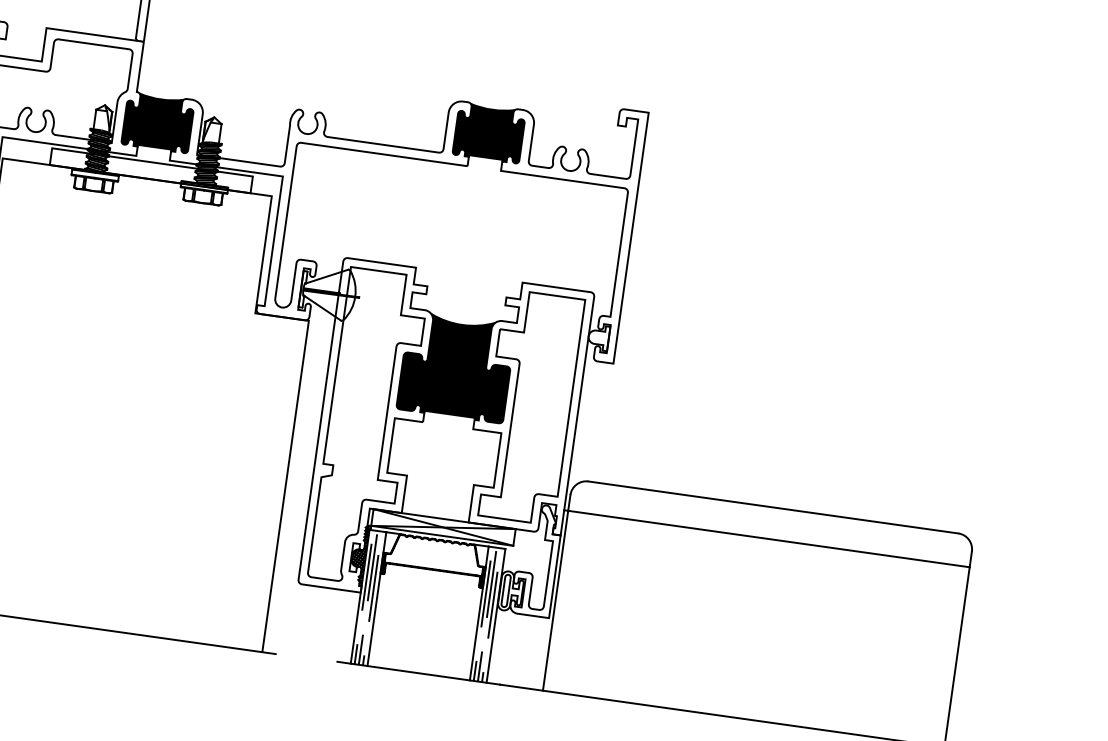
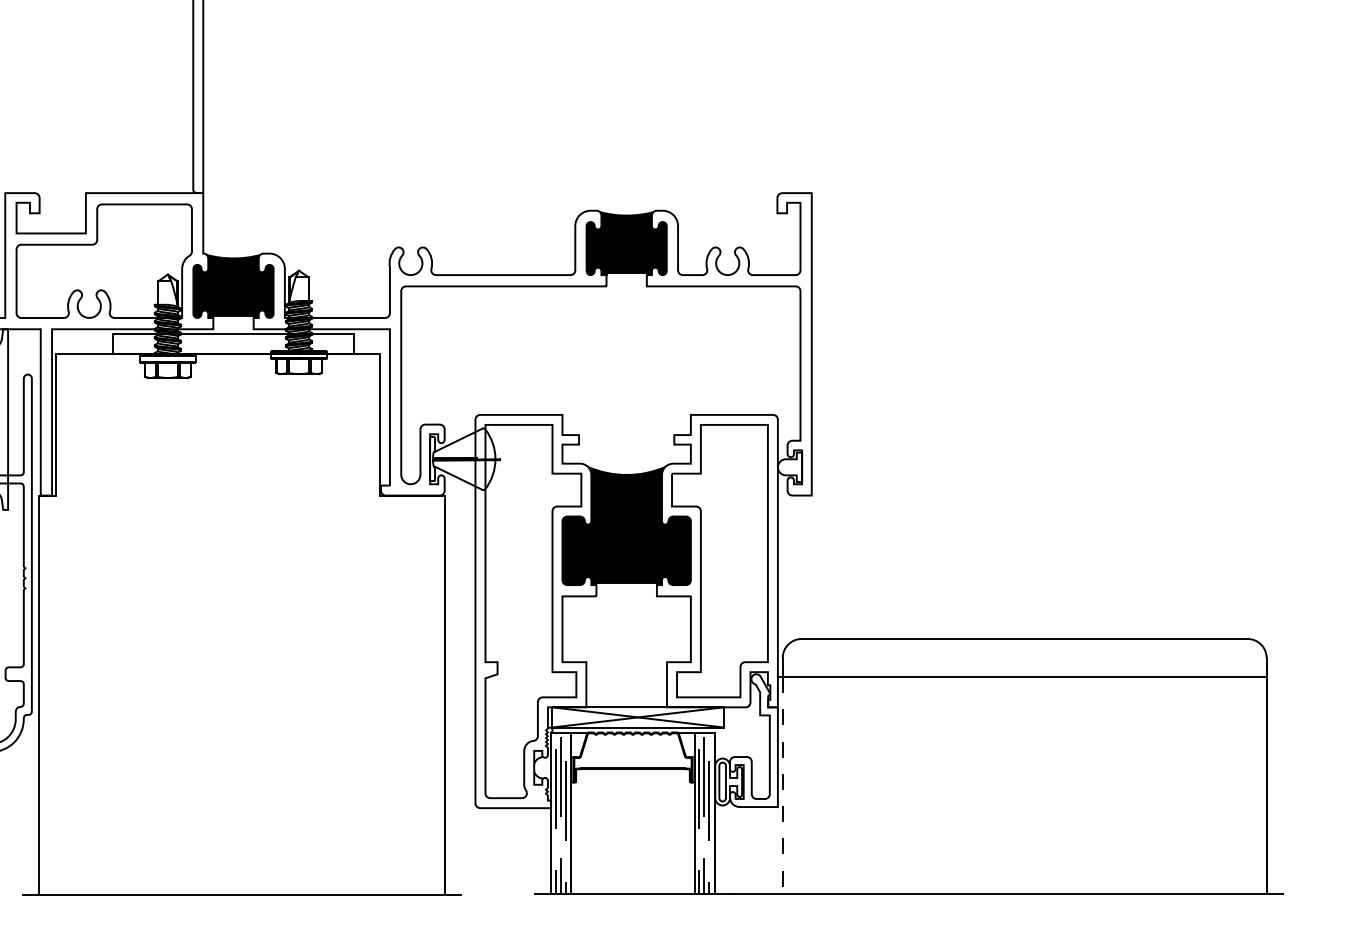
hatch: (359, 554) -> (543, 763), removed
line: (555, 600) -> (782, 785), solid -> dashed

